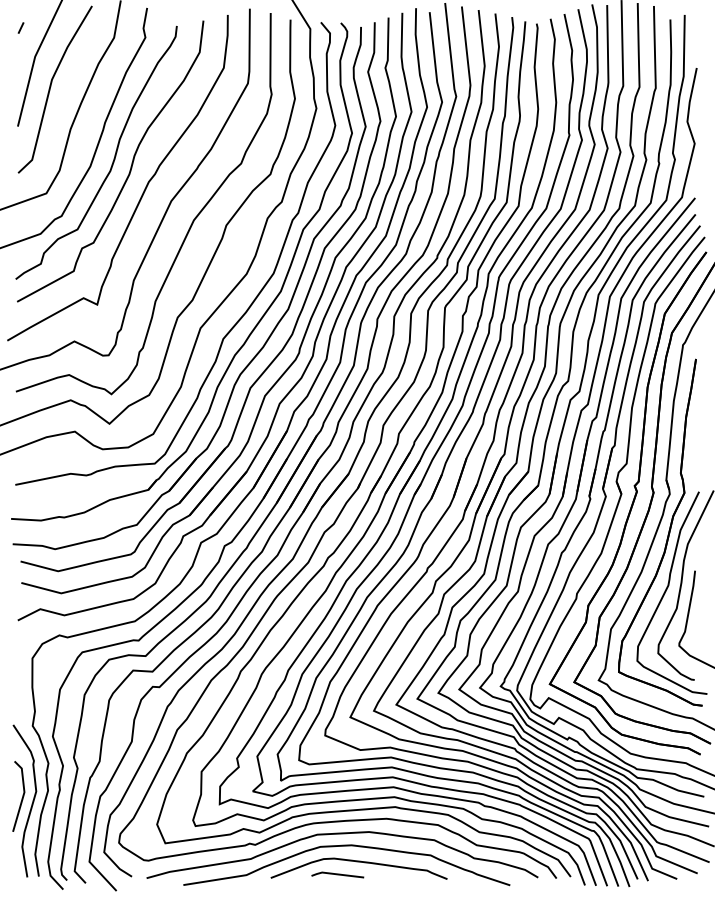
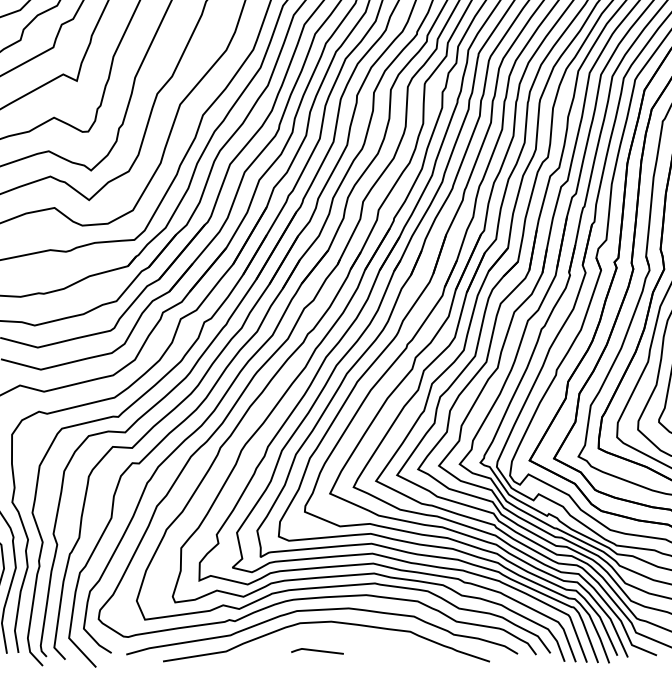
curve: (358, 862) -> (338, 638), removed

